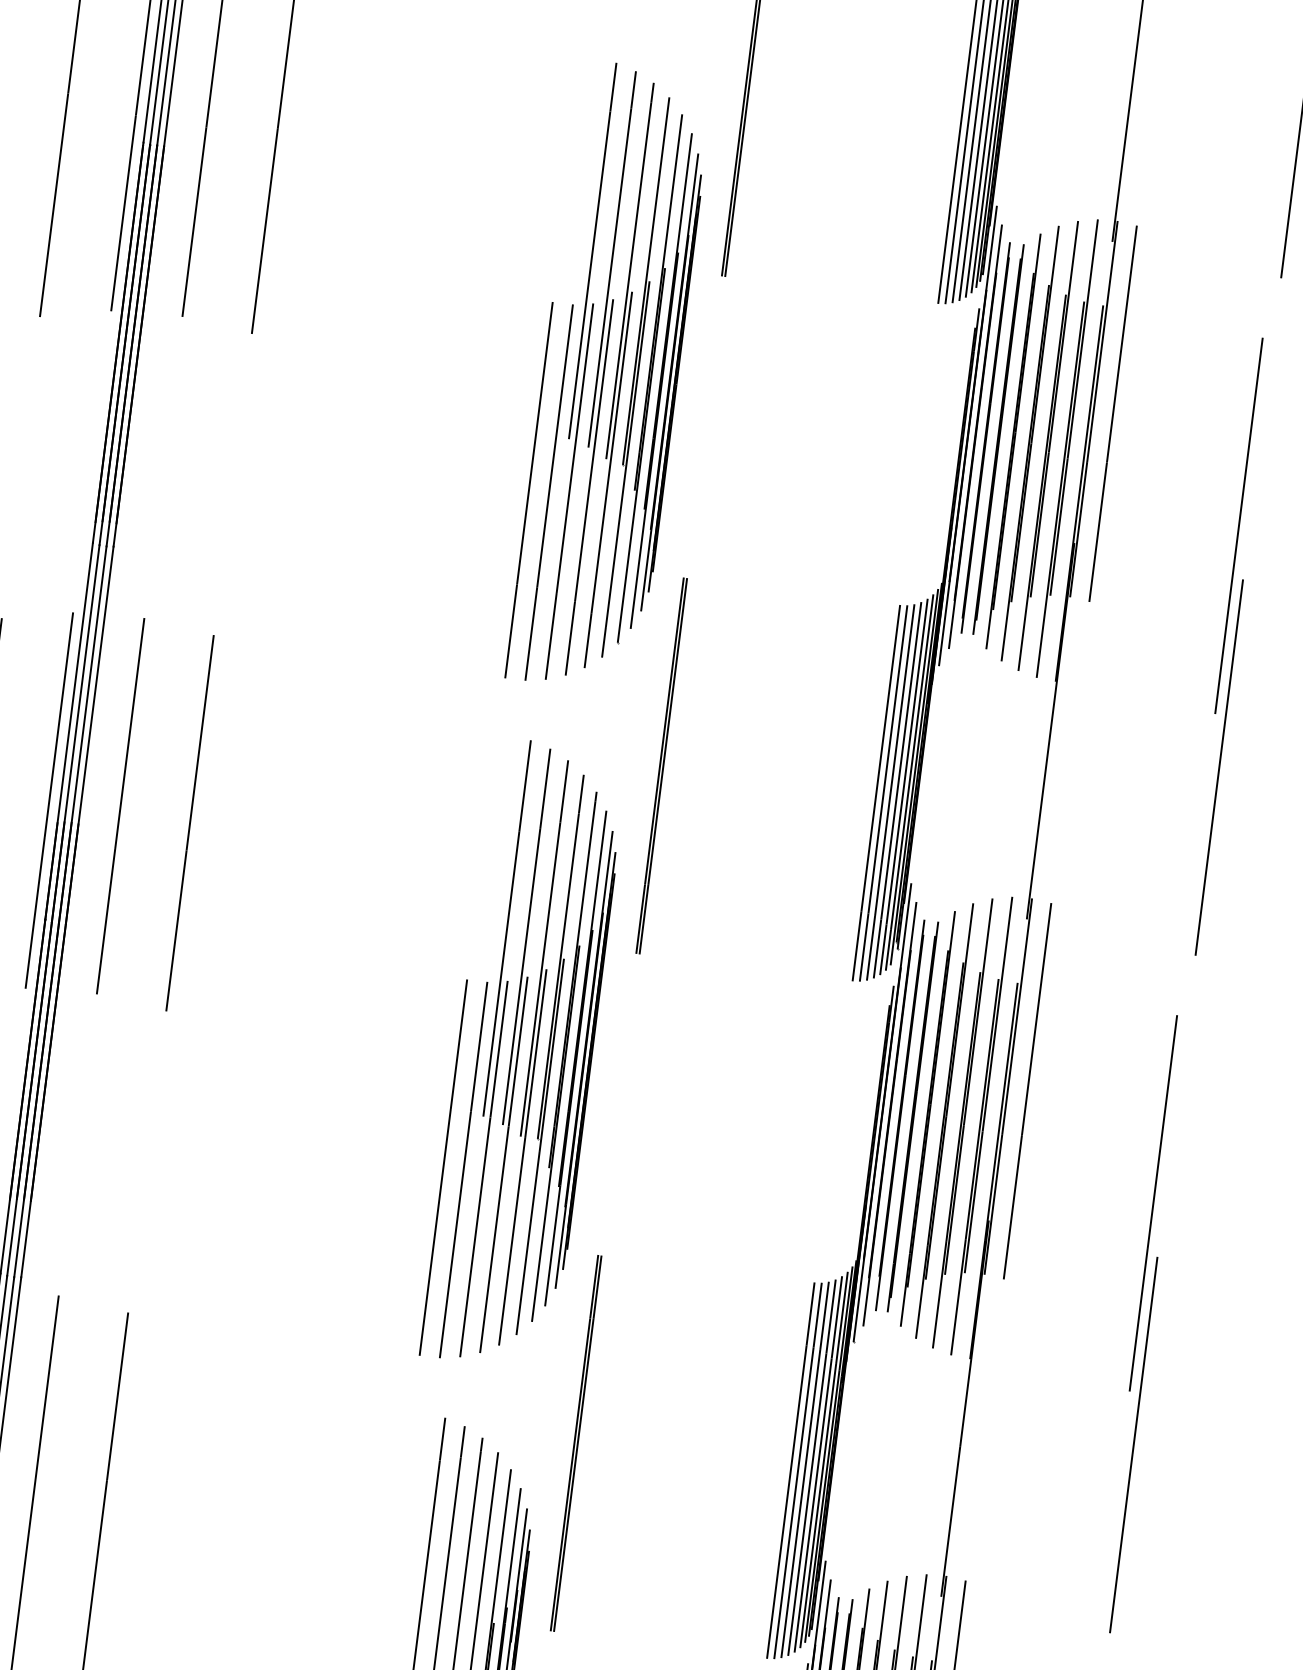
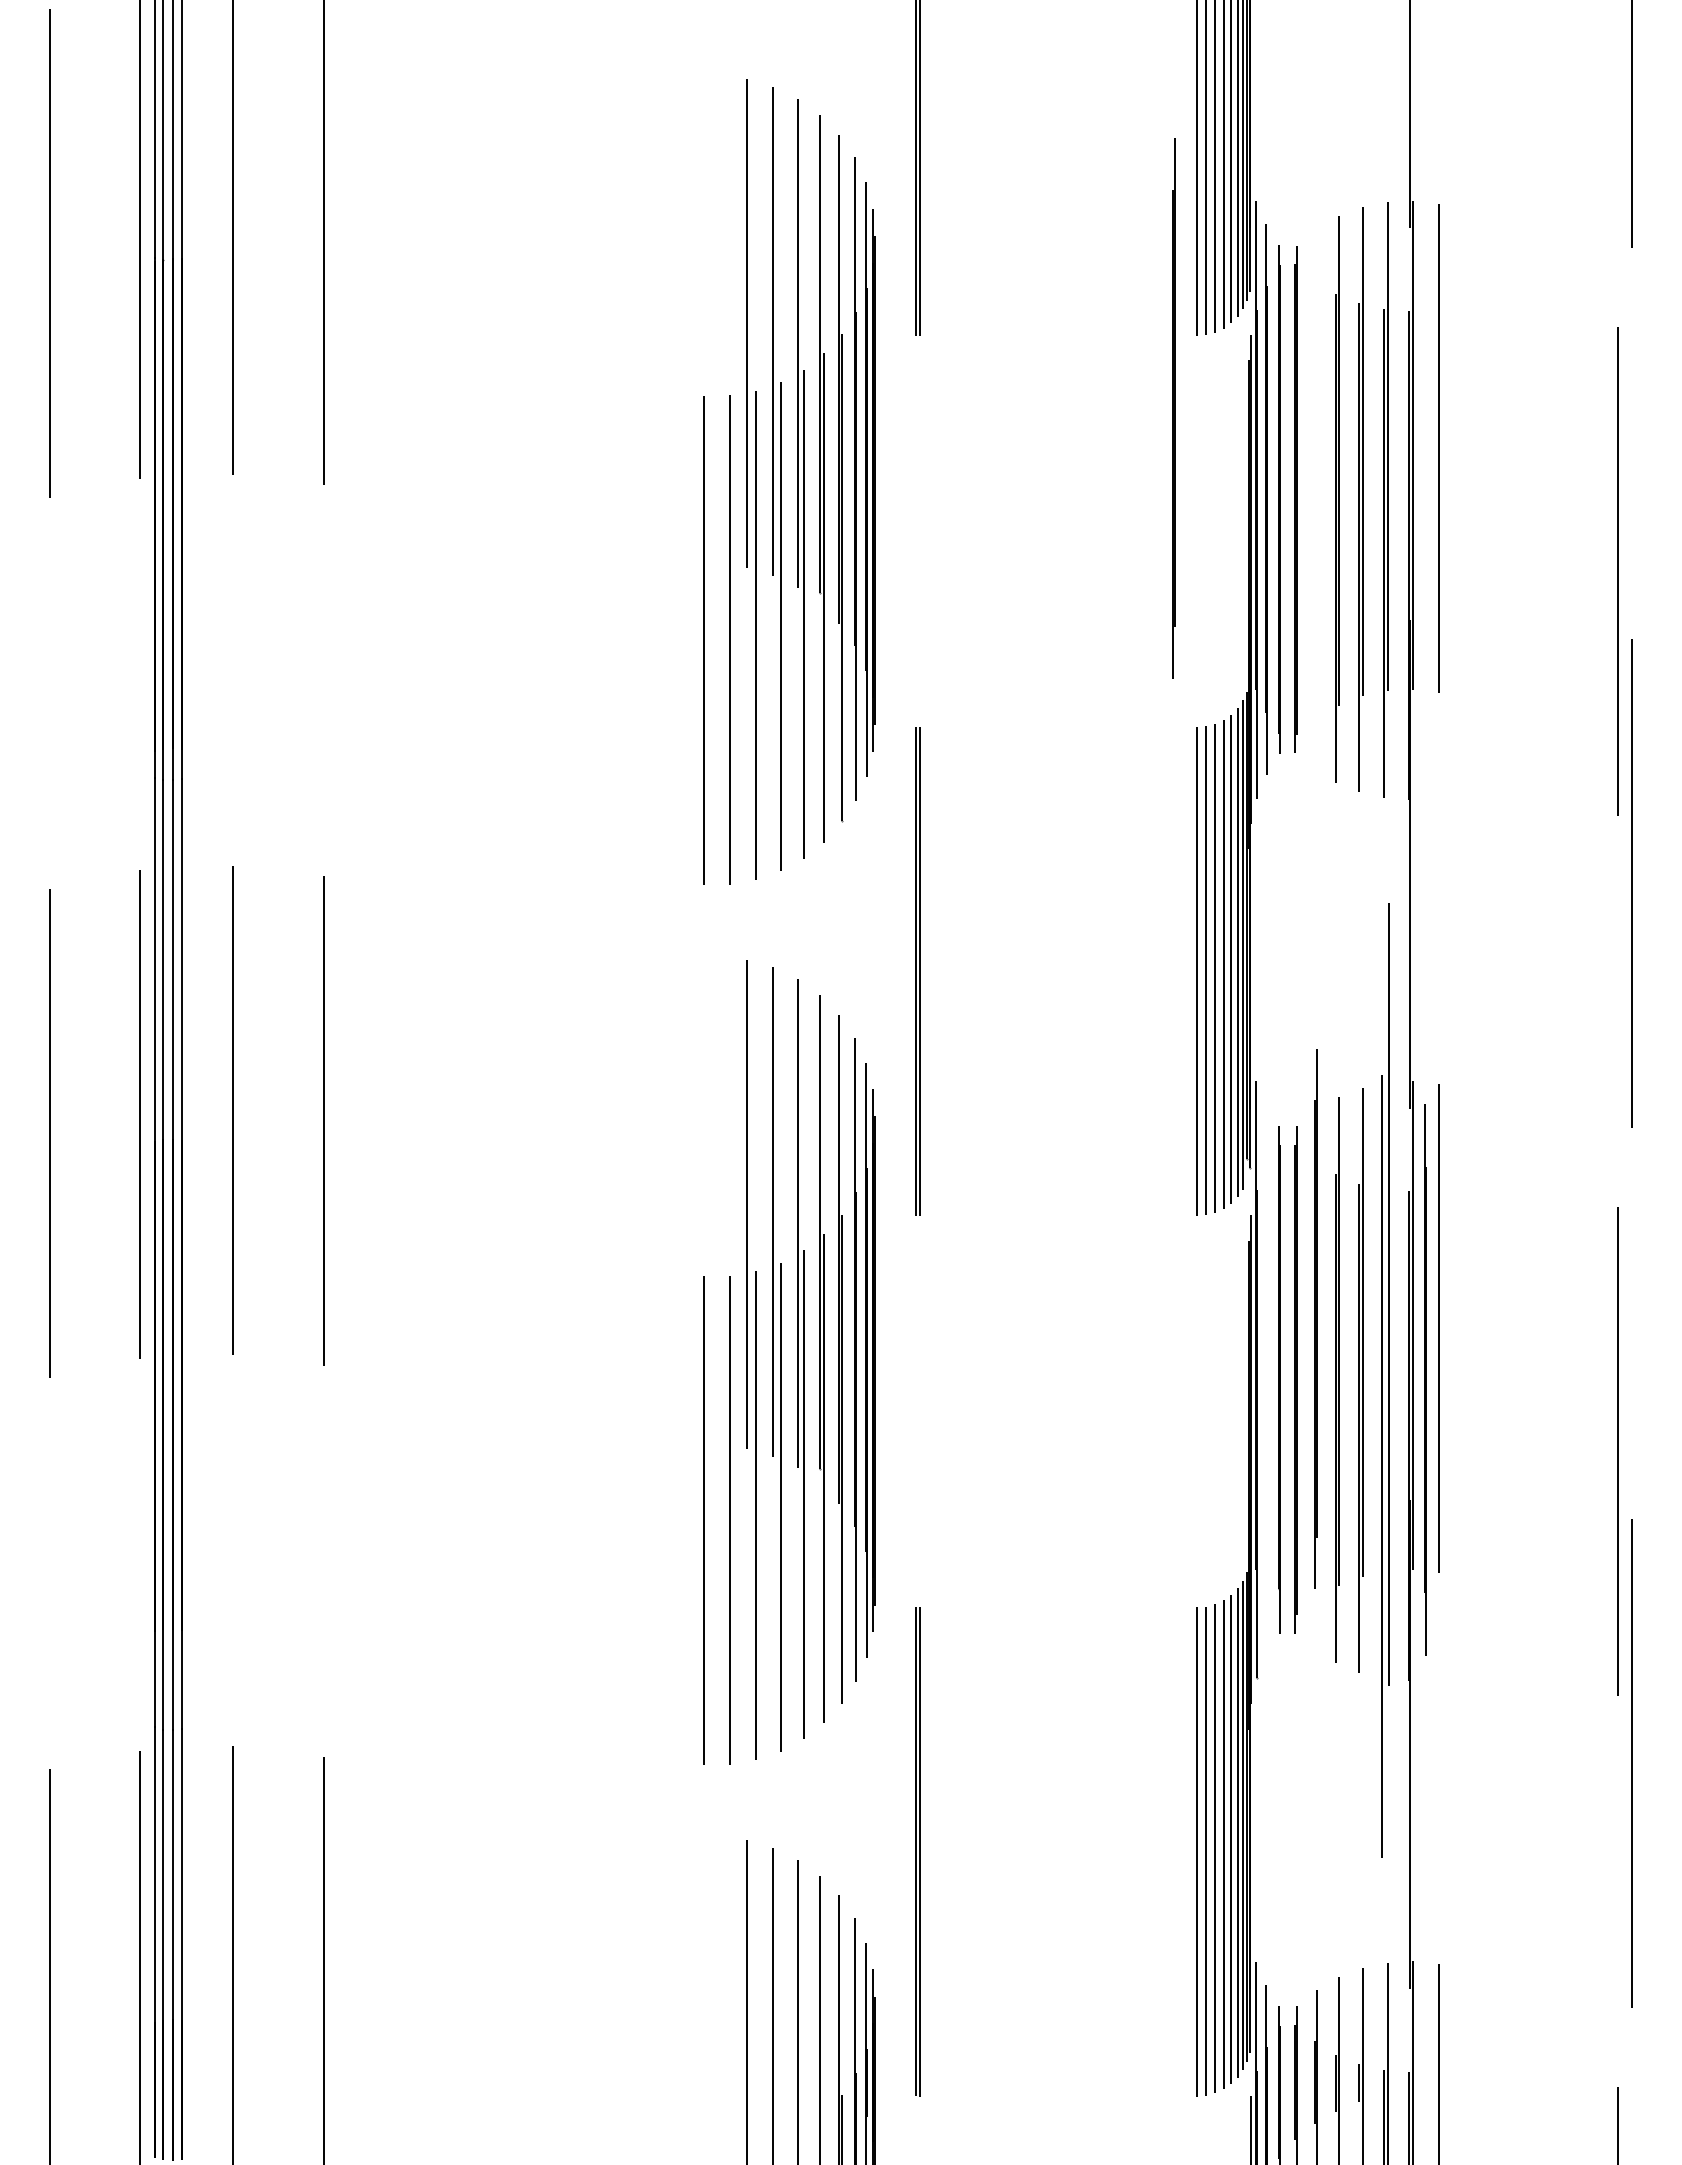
line: (1013, 441) -> (1173, 408), moved
line: (890, 1113) -> (1425, 1379), moved
line: (927, 1118) -> (1315, 1318), moved
part: (981, 1126) -> (1385, 1380), size x1.6

